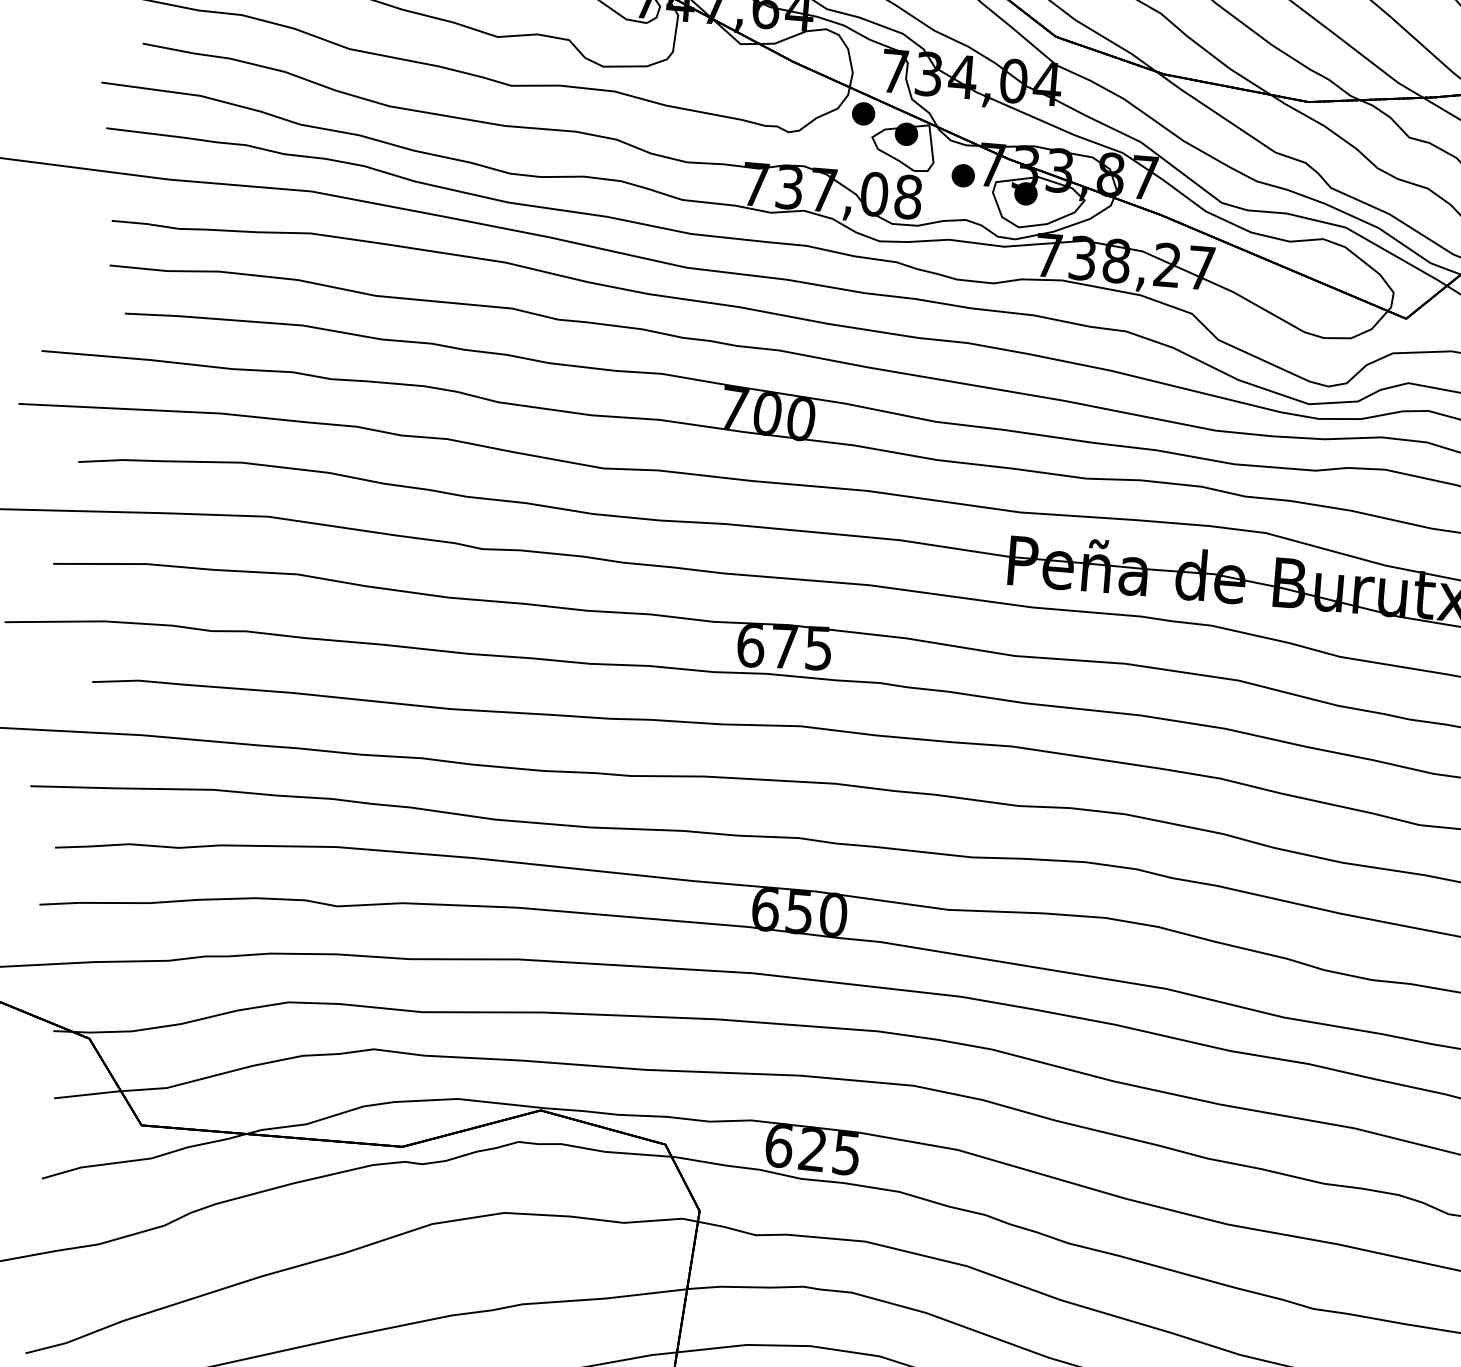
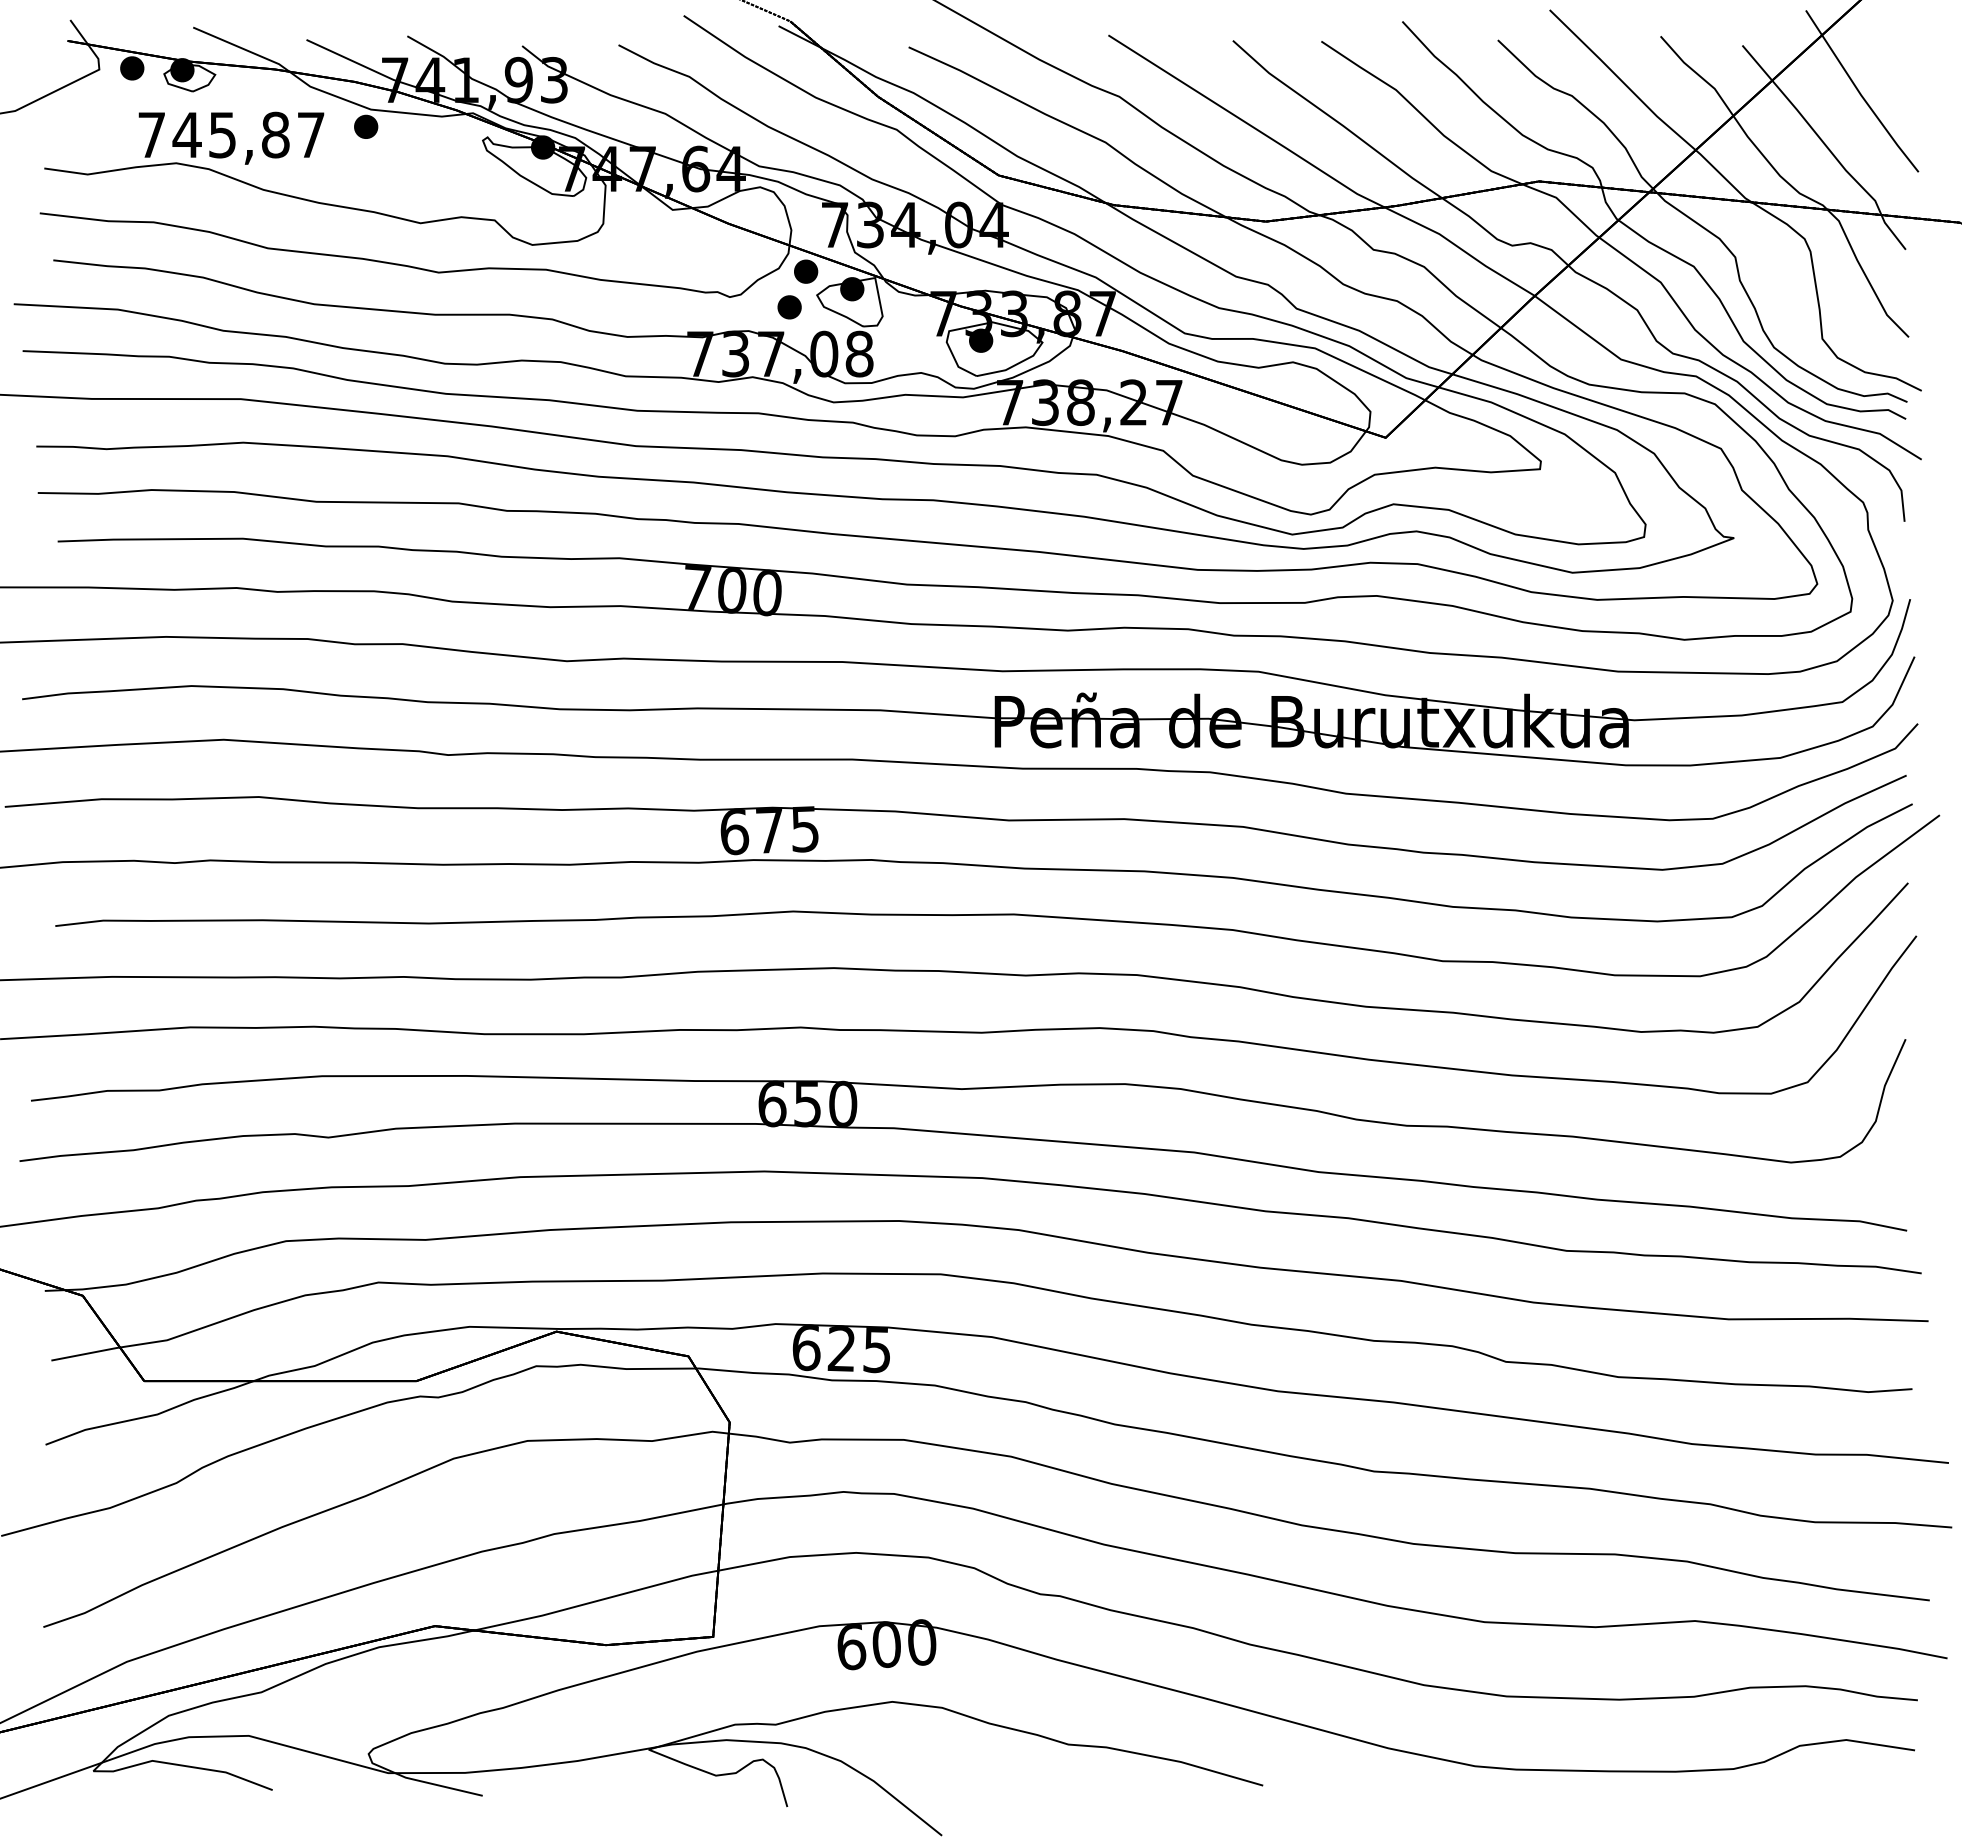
part: (963, 175) -> (789, 307), moved

